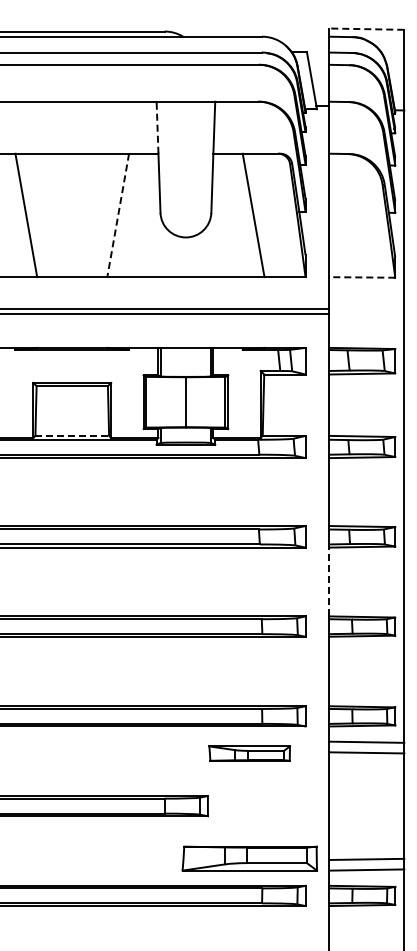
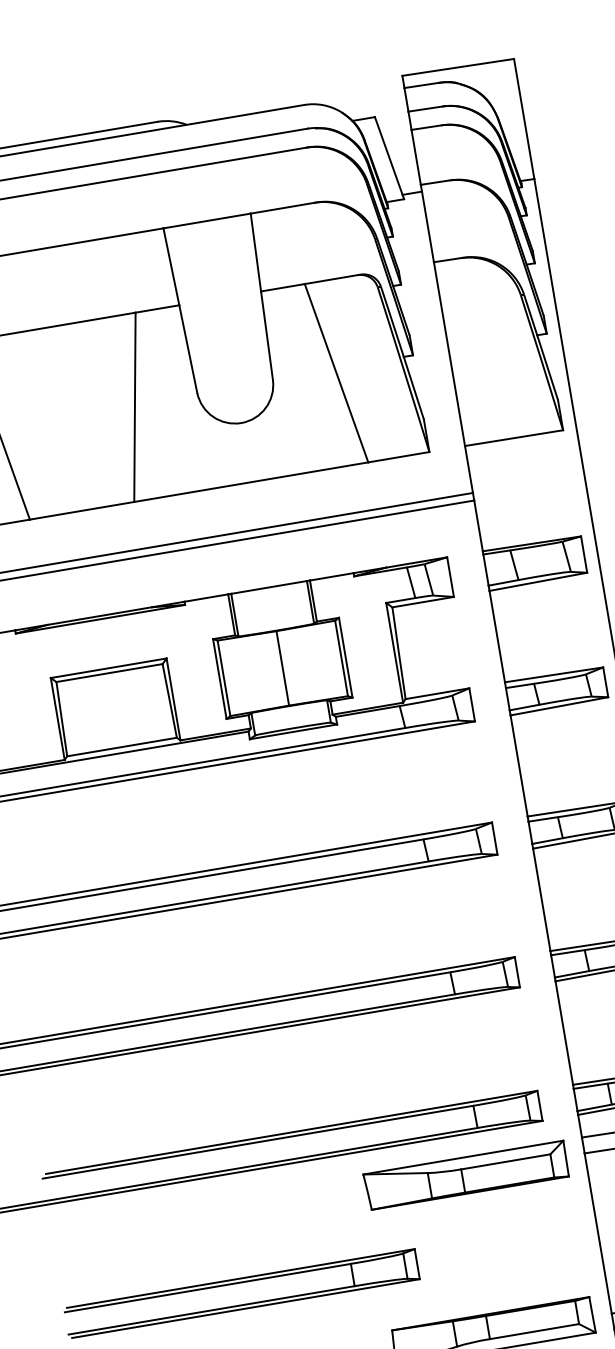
line: (366, 29) -> (457, 67), dashed -> solid
line: (157, 127) -> (171, 266), dashed -> solid
line: (118, 215) -> (135, 407), dashed -> solid
line: (362, 277) -> (514, 438), dashed -> solid
line: (72, 435) -> (122, 746), dashed -> solid
line: (329, 581) -> (541, 899), dashed -> solid
part: (249, 753) -> (465, 1175), size x1.67

